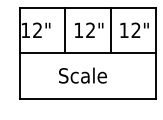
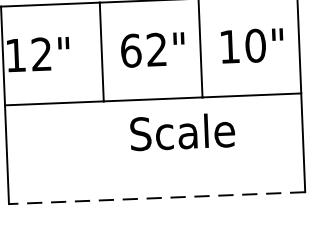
text: (78, 30) -> (130, 51), 12" -> 62"
text: (135, 30) -> (254, 46), 12" -> 10"
text: (82, 75) -> (181, 131), moved
line: (87, 98) -> (155, 198), solid -> dashed

